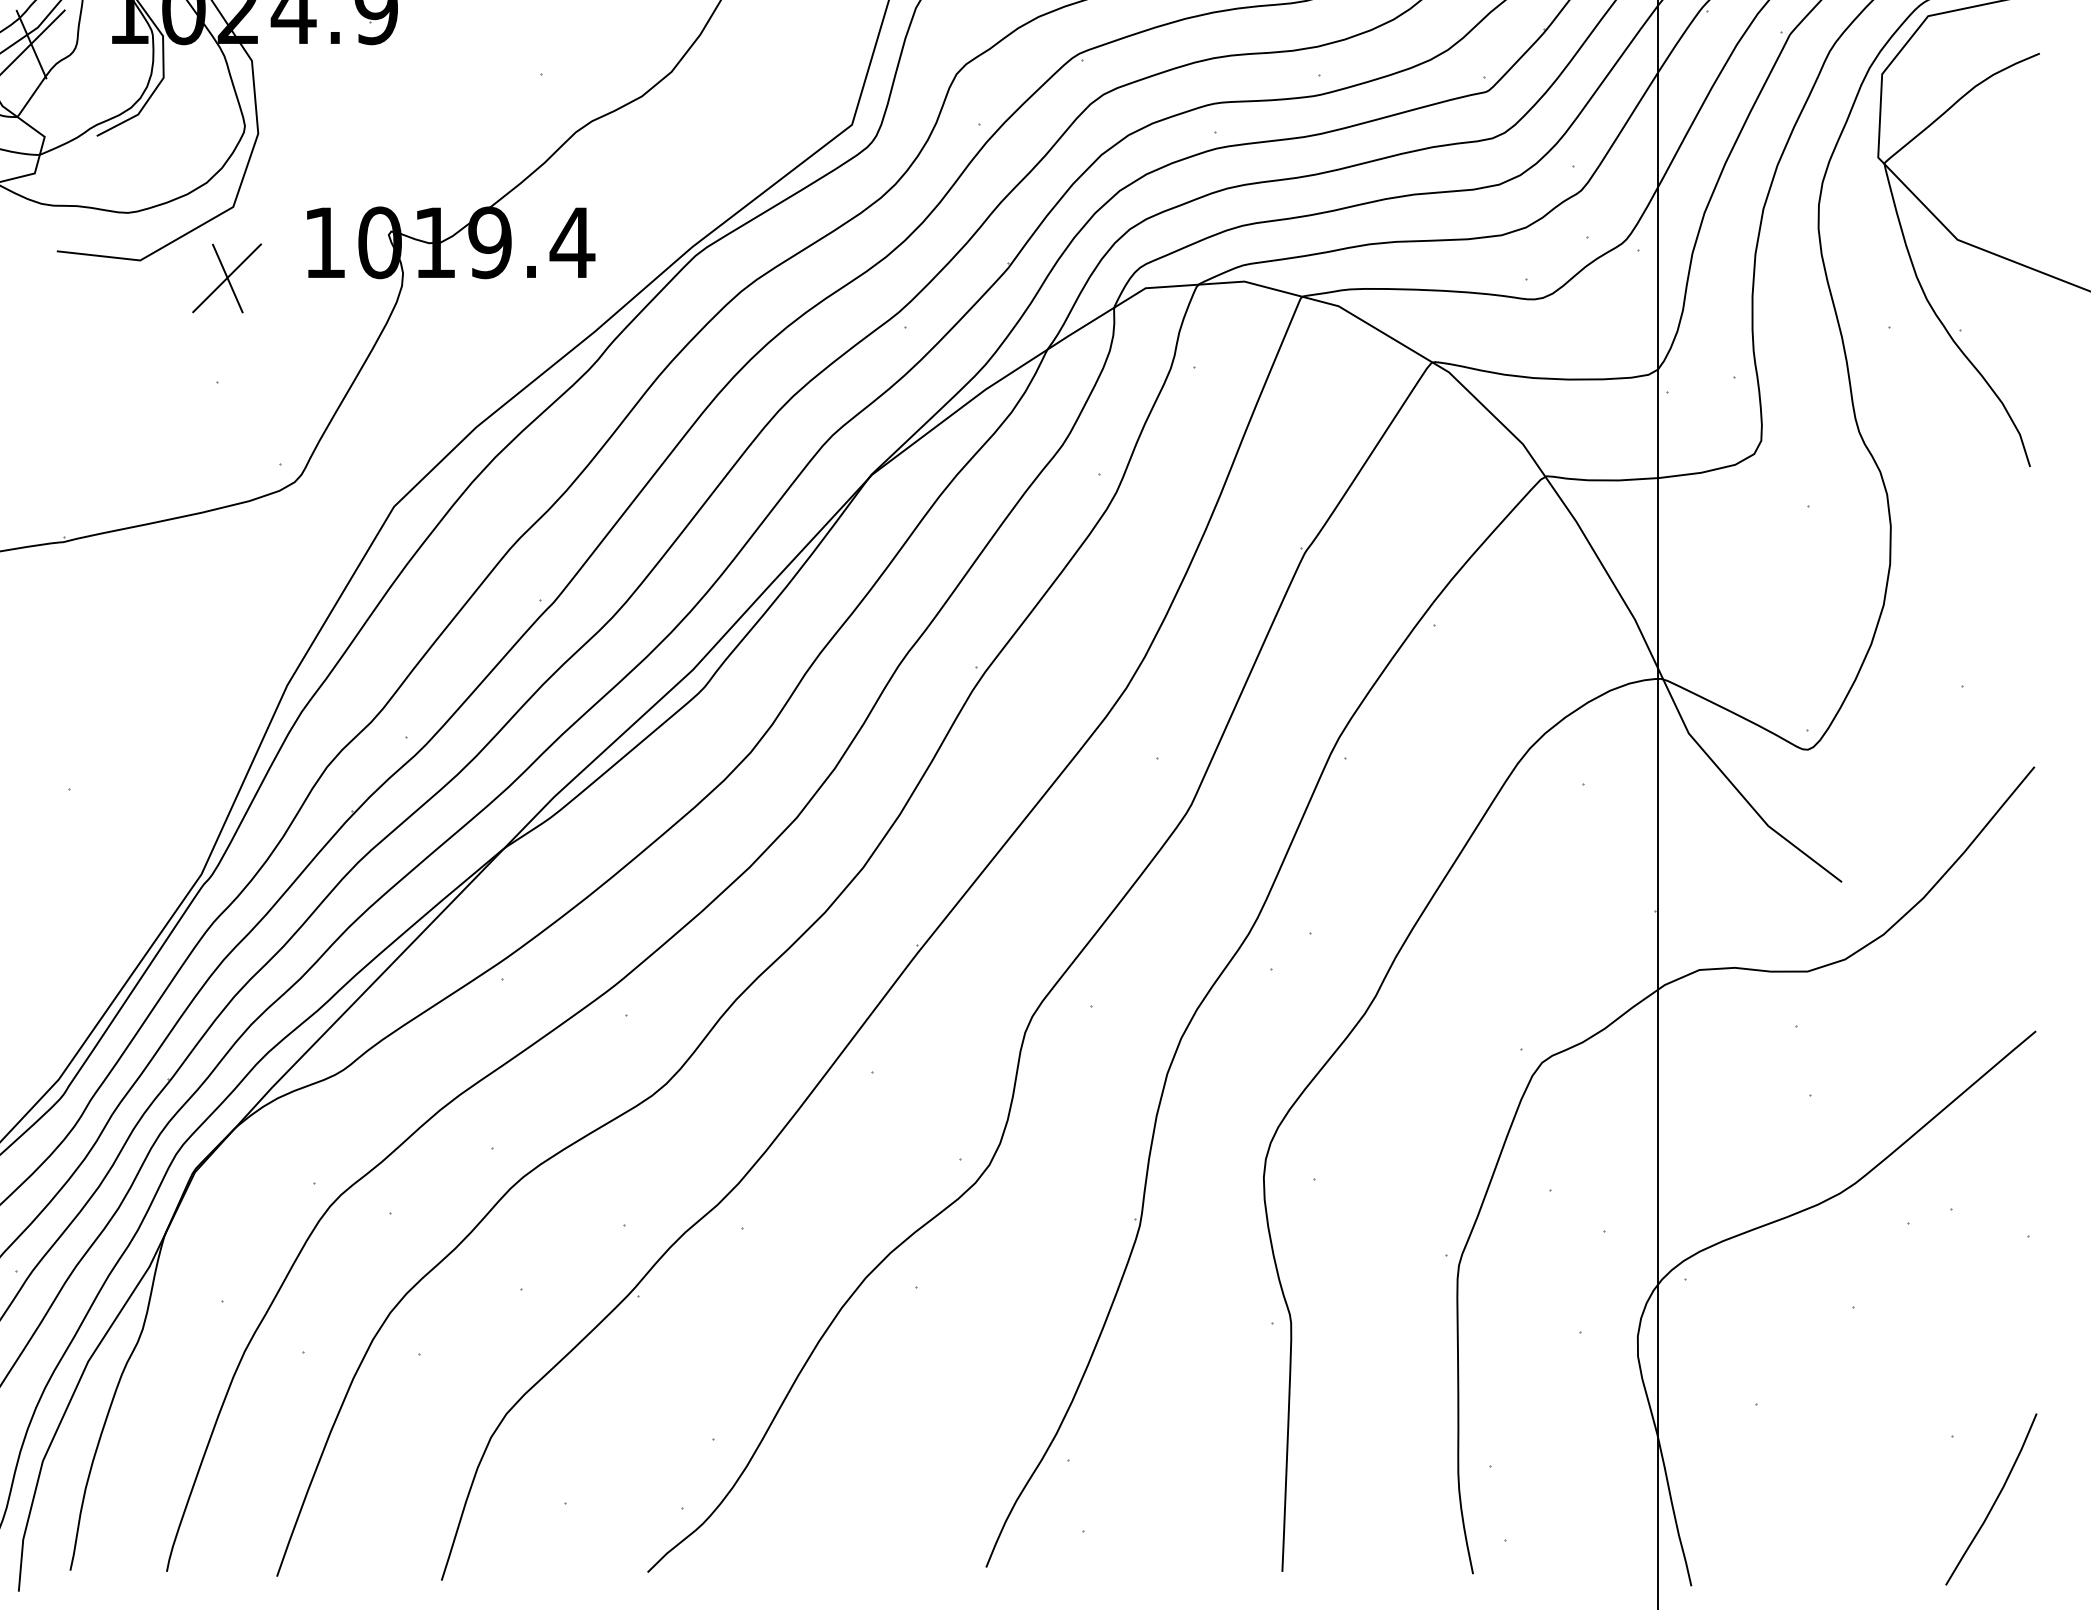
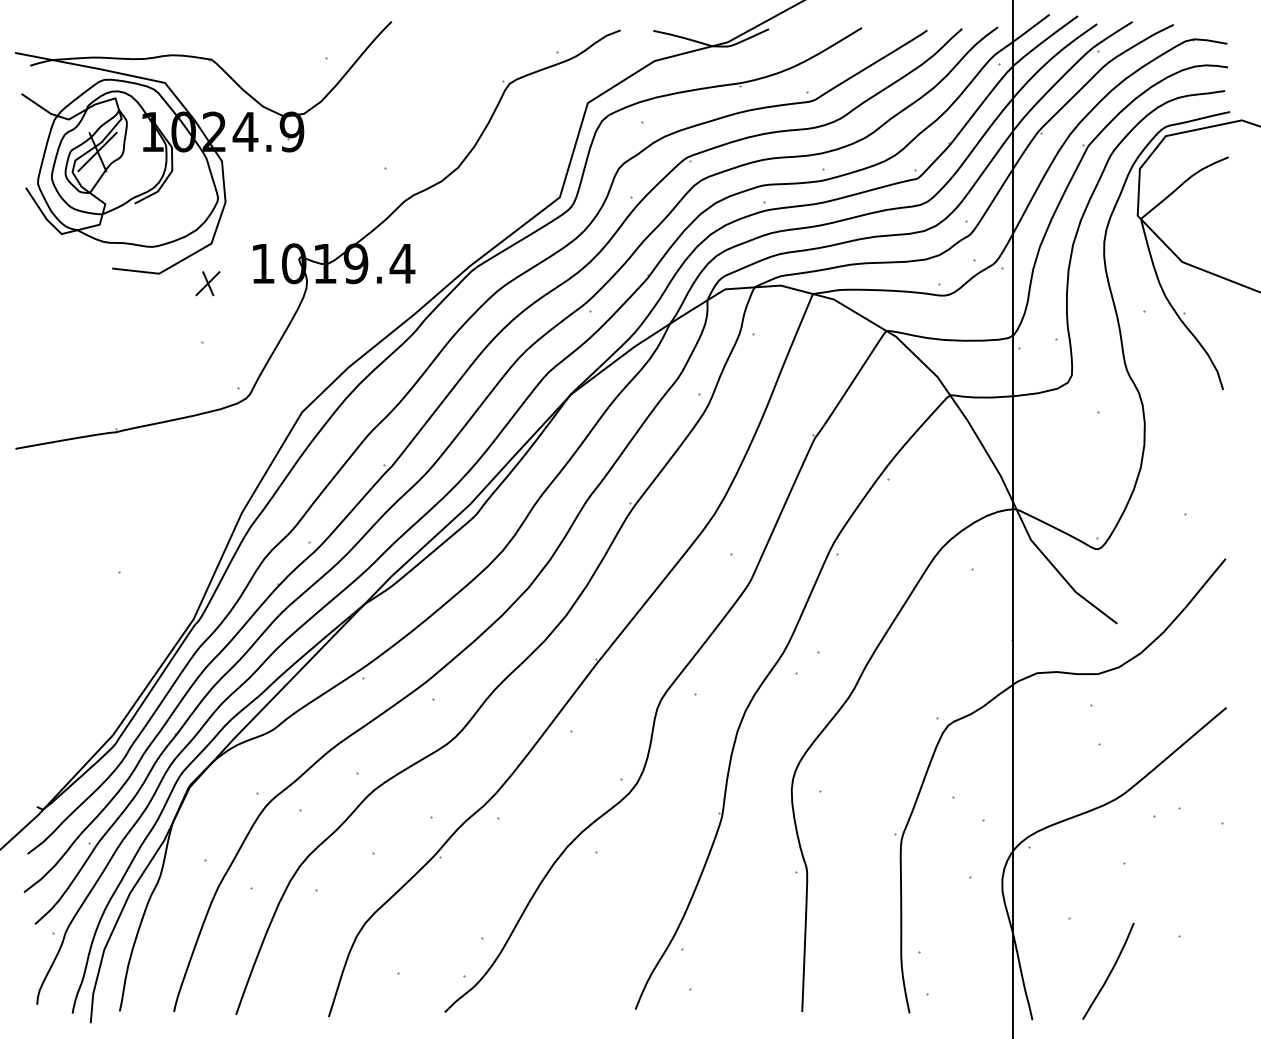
part: (226, 277) -> (207, 283), size x0.6
curve: (1995, 1497) -> (1110, 970), moved

